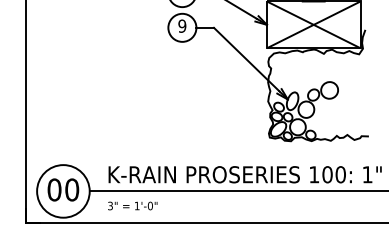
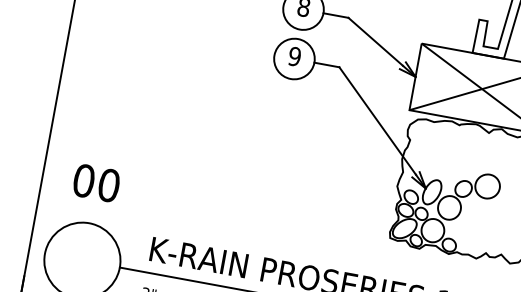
text: (63, 189) -> (96, 182), moved

